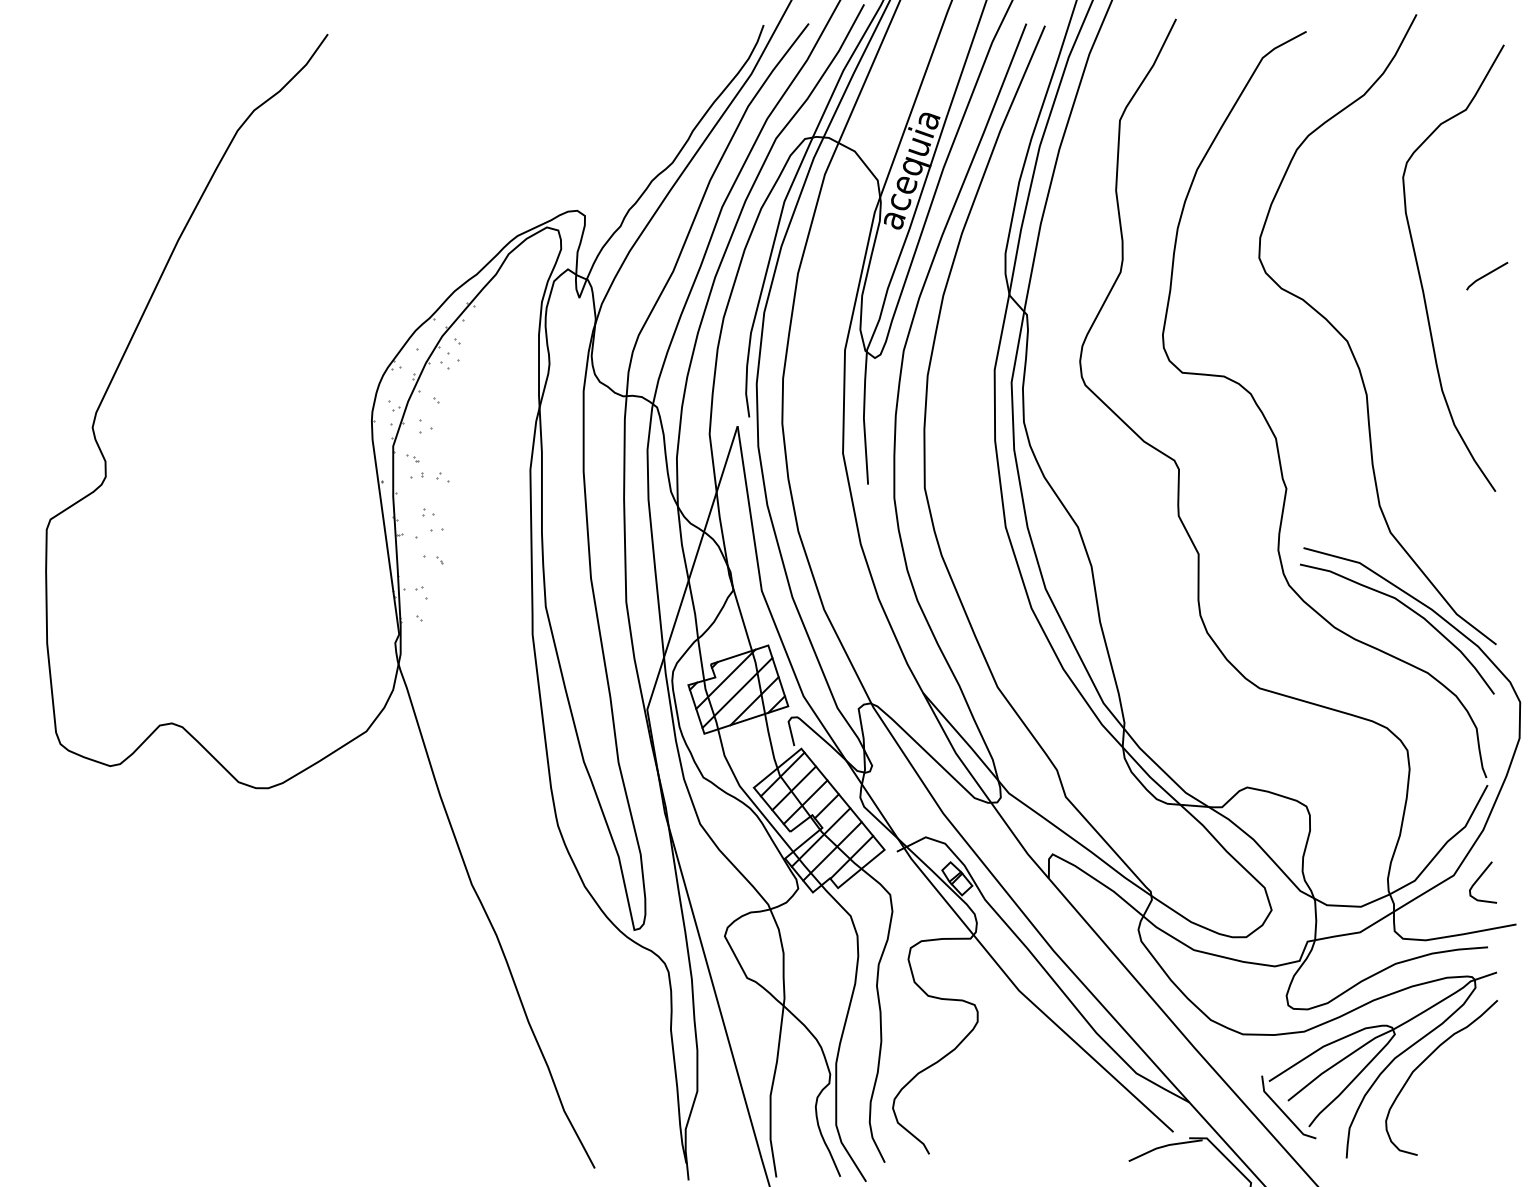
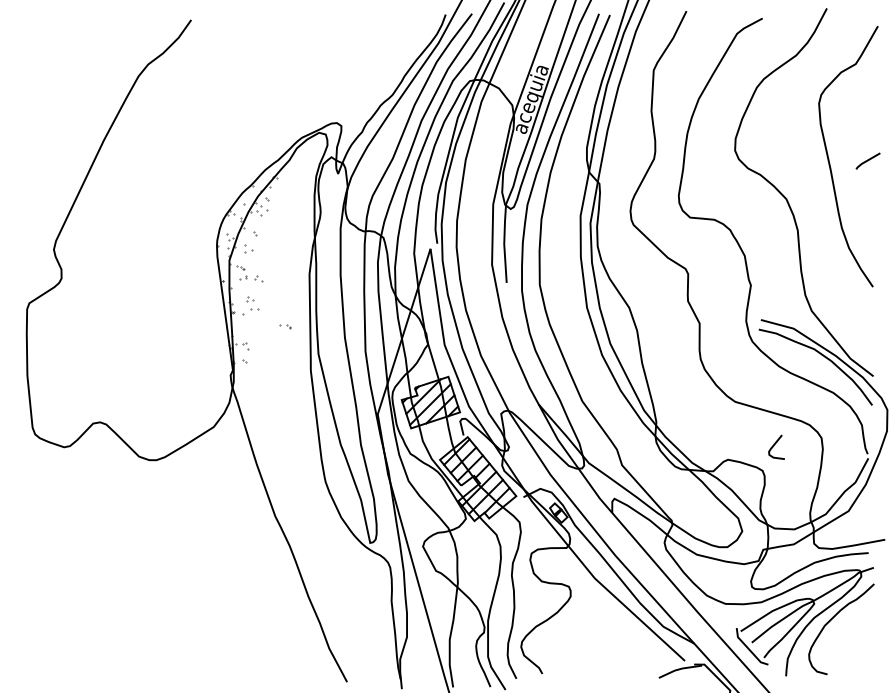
part: (434, 559) -> (285, 326), moved
curve: (1479, 881) -> (774, 446), moved

